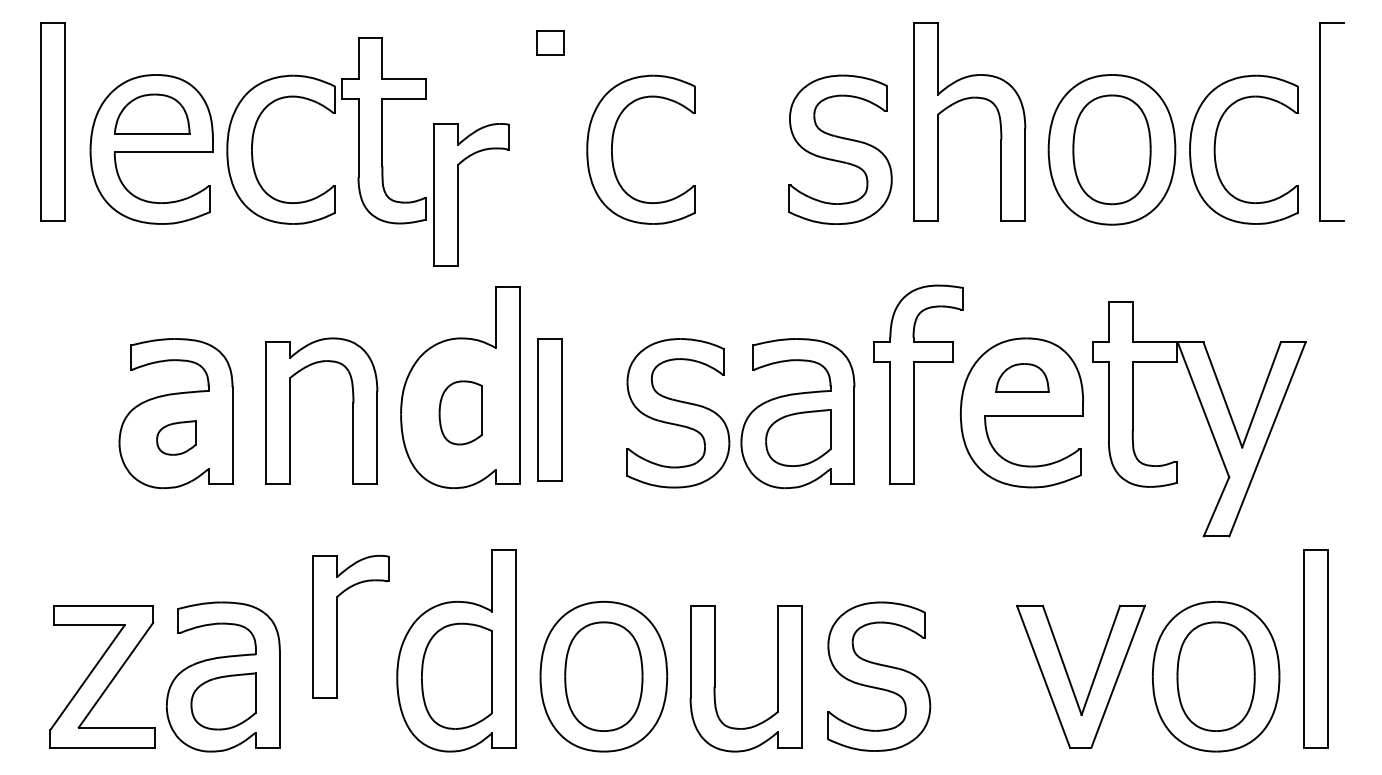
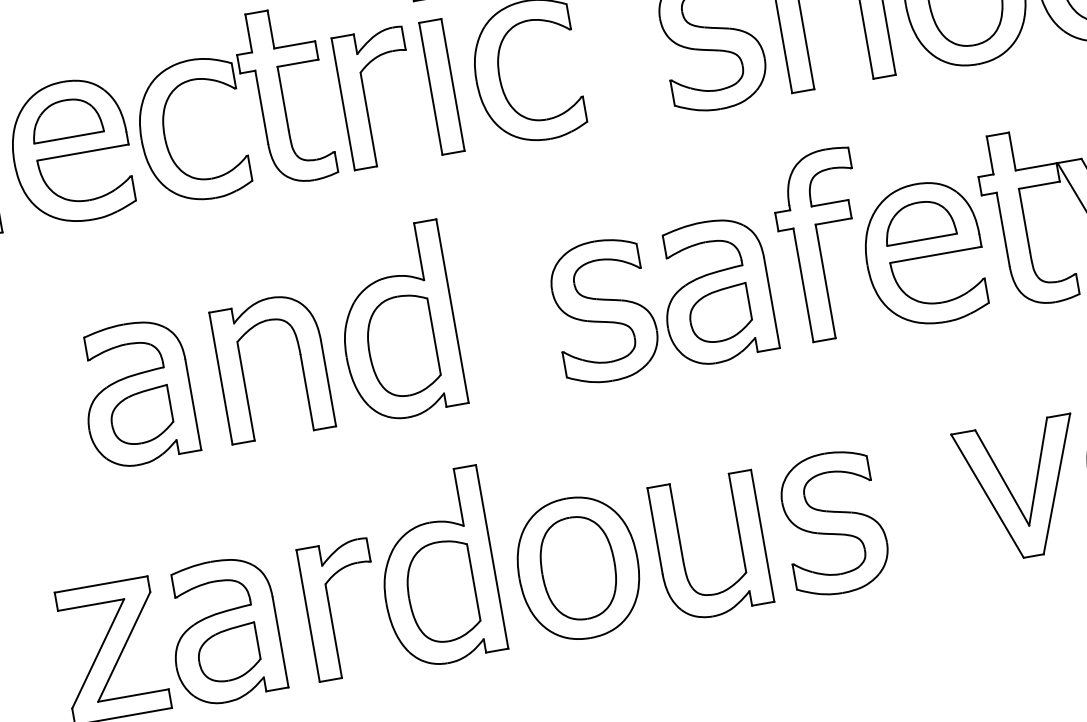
part: (458, 194) -> (365, 99), moved
part: (1022, 377) -> (918, 221), size x1.43
part: (549, 409) -> (441, 86), moved
part: (460, 412) -> (401, 345), size x1.67
part: (176, 437) -> (141, 415), size x1.67
part: (337, 626) -> (330, 611), moved

